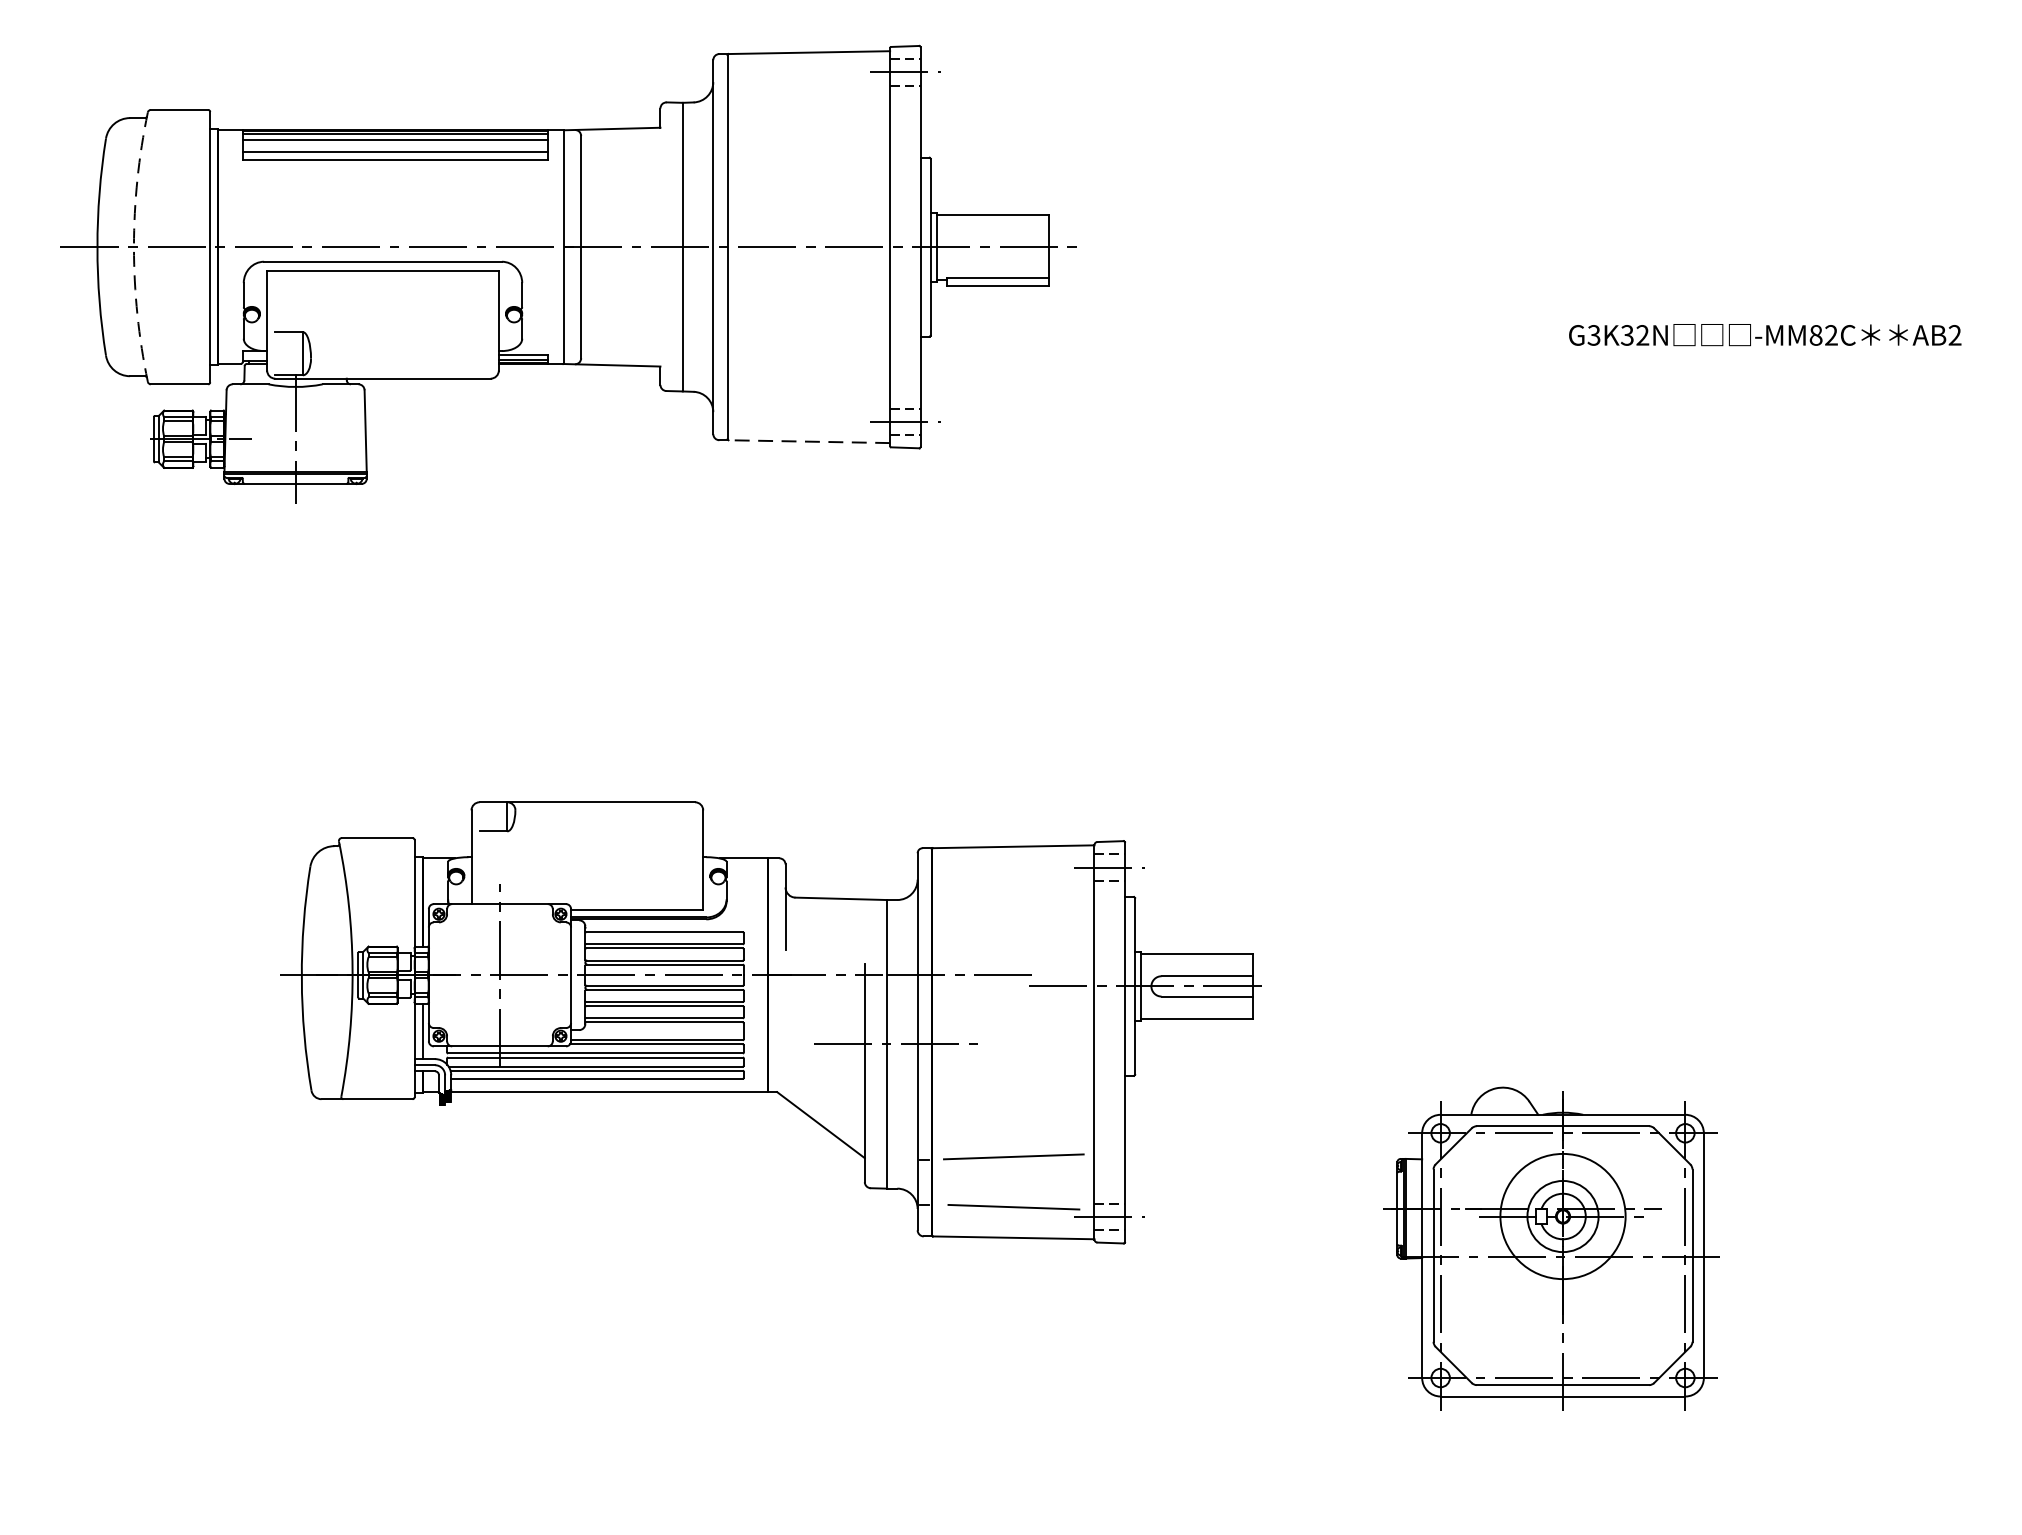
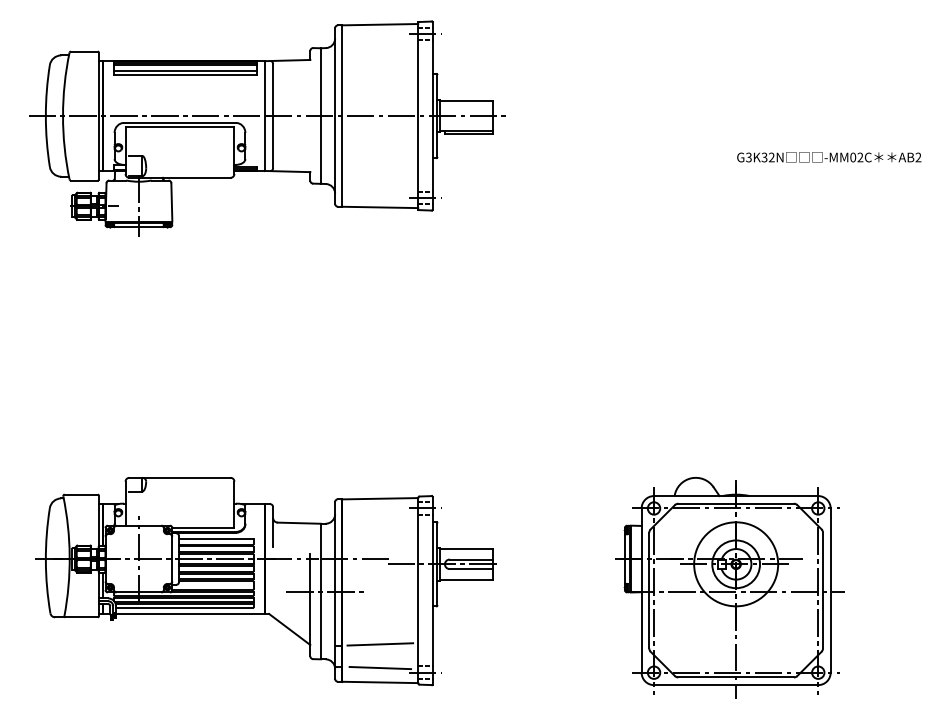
arc: (134, 248) -> (63, 116), dashed -> solid
text: (1816, 335) -> (853, 157), -MM82C -> -MM02C
line: (809, 441) -> (380, 207), dashed -> solid
part: (769, 1022) -> (265, 581), moved
part: (1552, 1250) -> (729, 587), size x1.43

